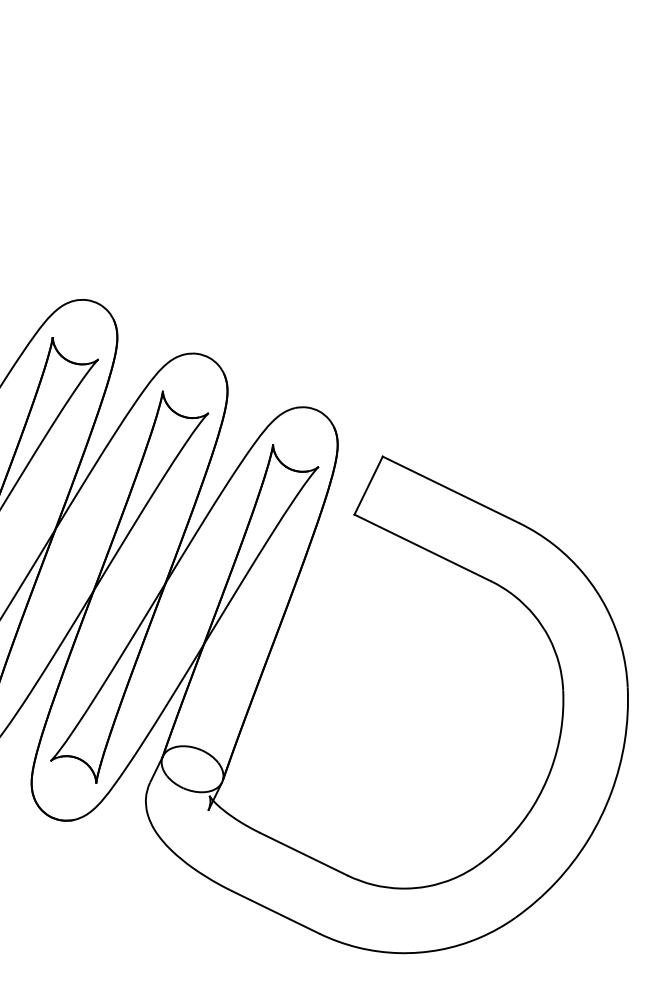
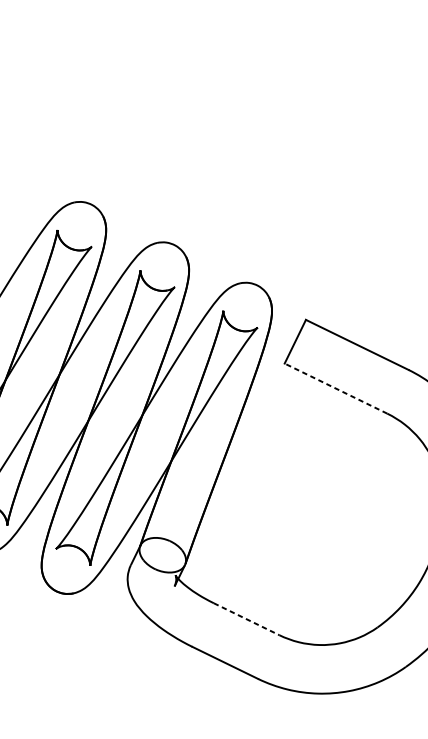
line: (422, 547) -> (335, 388), solid -> dashed
line: (304, 854) -> (247, 619), solid -> dashed

